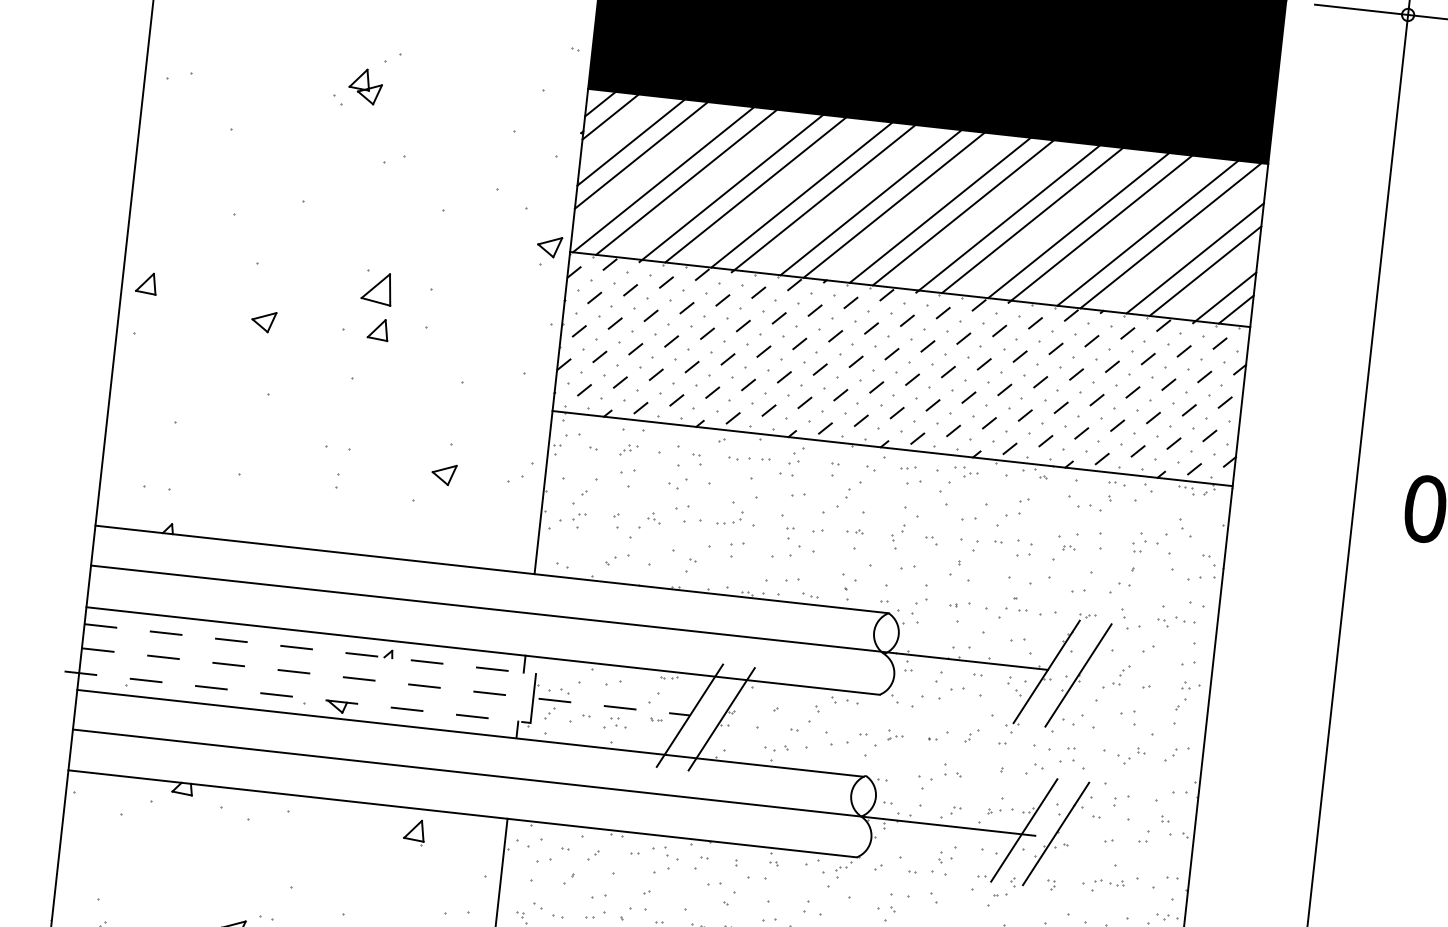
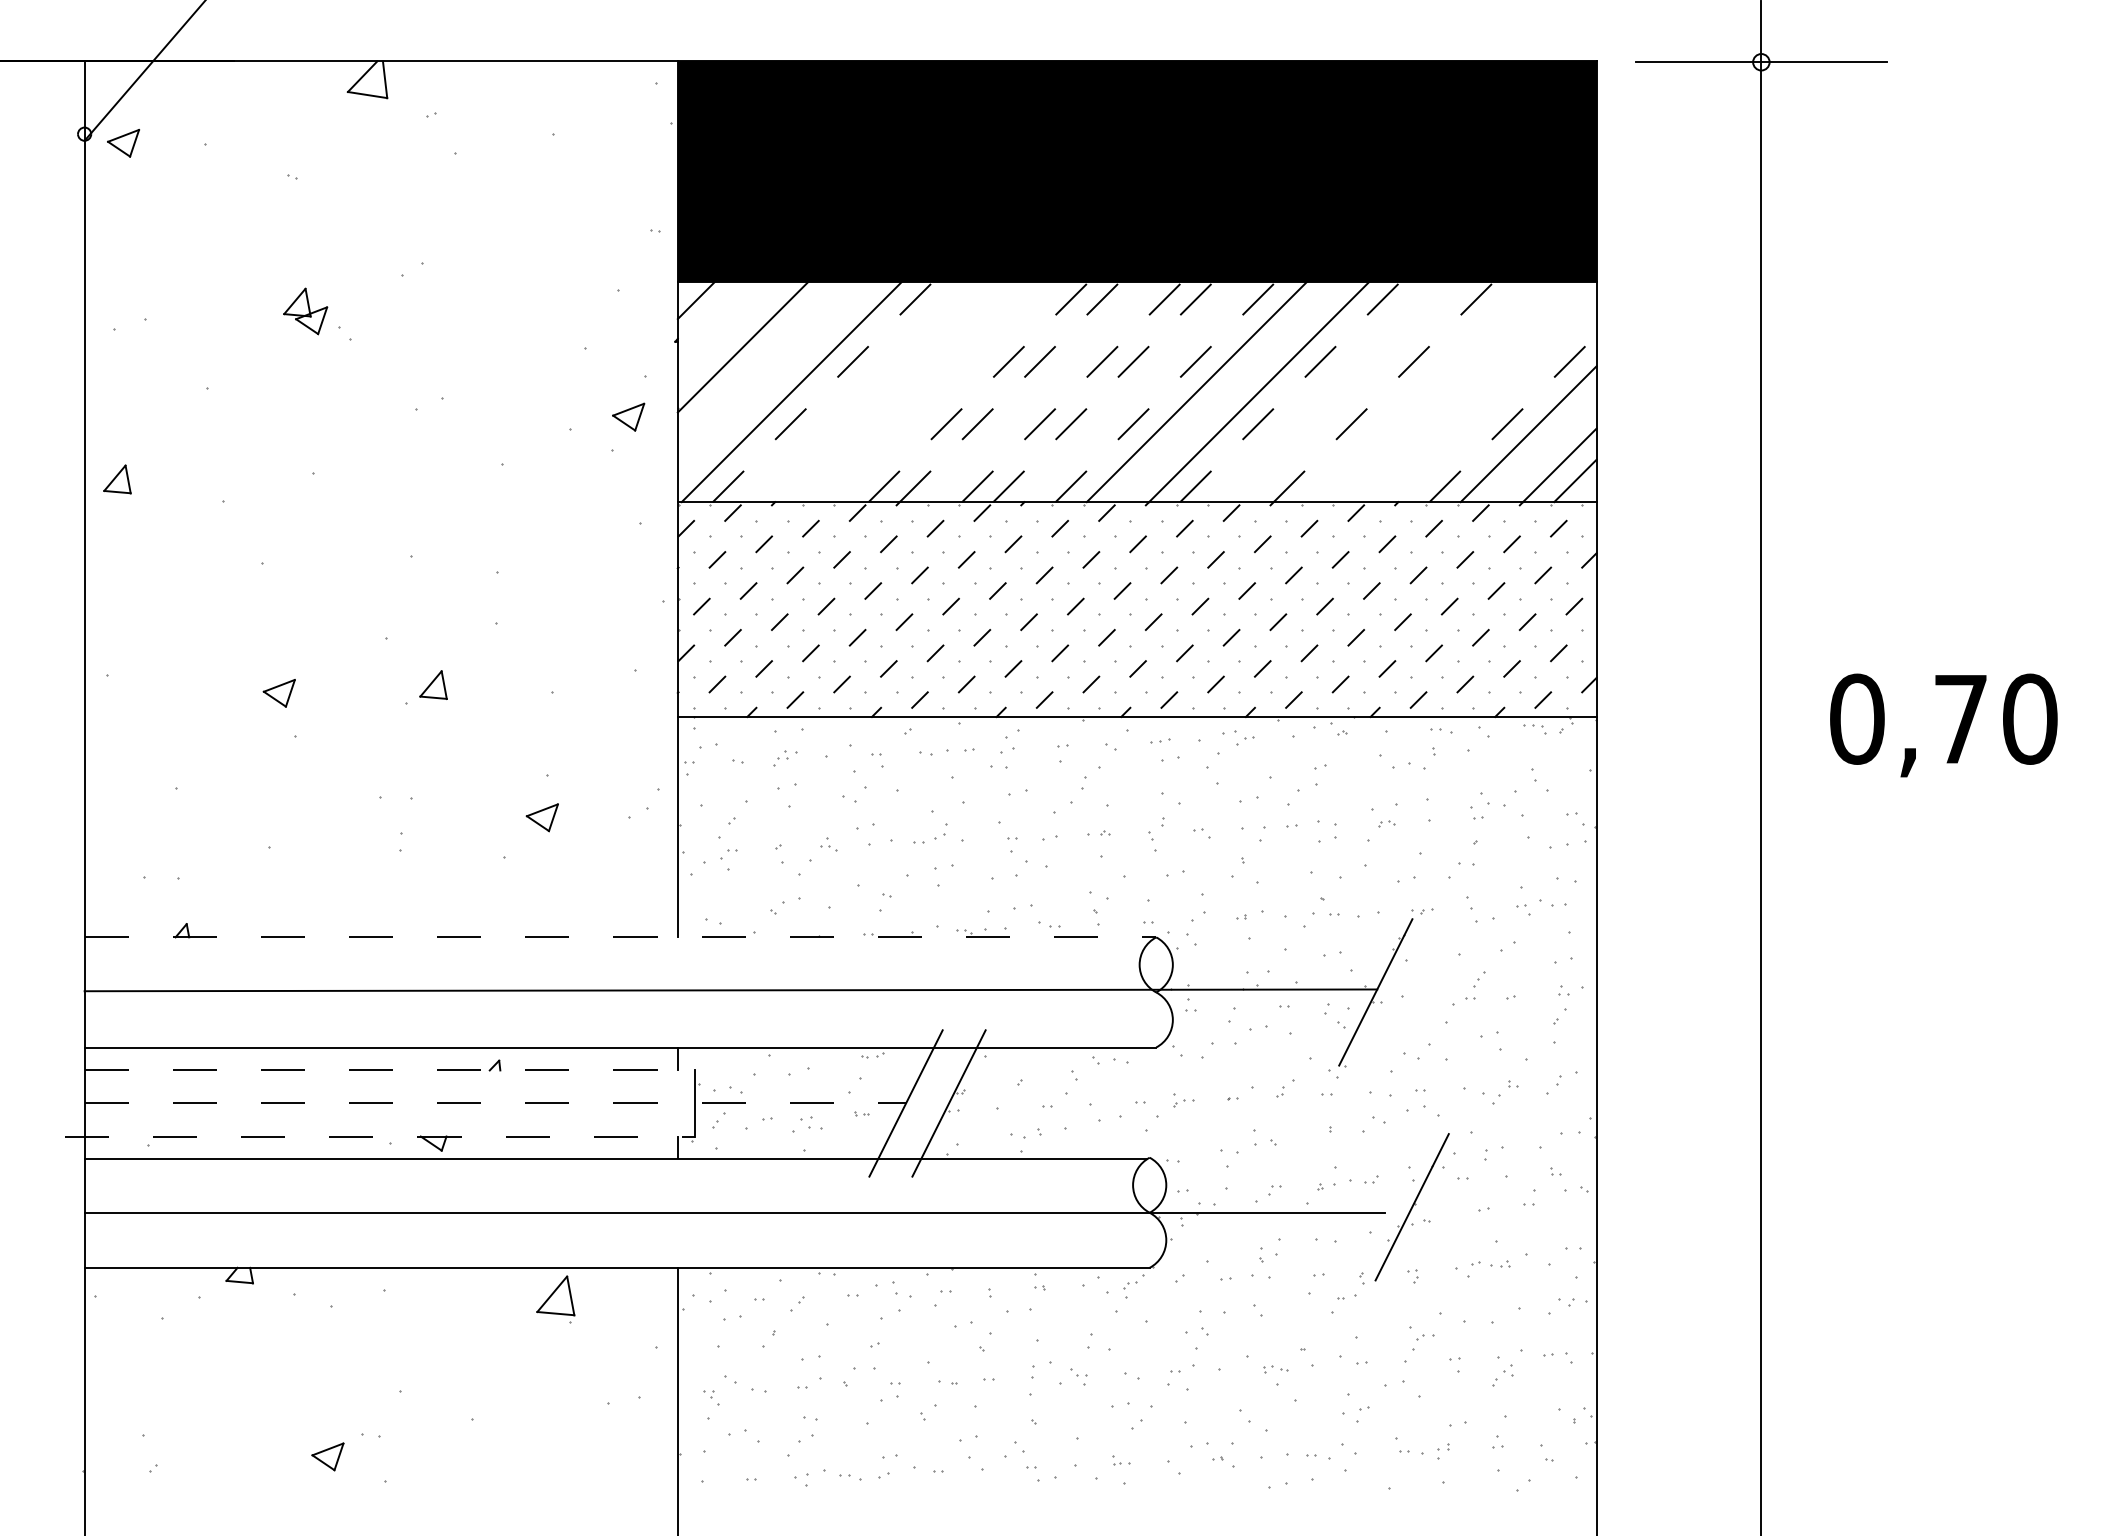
part: (365, 86) -> (305, 311), moved
line: (610, 116) -> (711, 315), removed
line: (641, 155) -> (758, 362), removed
line: (686, 182) -> (823, 391), solid -> dashed
line: (732, 187) -> (885, 391), removed
line: (755, 189) -> (916, 391), removed
line: (801, 194) -> (978, 391), solid -> dashed
line: (824, 197) -> (1009, 391), solid -> dashed
line: (871, 202) -> (1072, 391), solid -> dashed
line: (894, 204) -> (1103, 391), solid -> dashed
line: (940, 209) -> (1165, 391), solid -> dashed
line: (1032, 220) -> (1290, 391), solid -> dashed
line: (1078, 225) -> (1352, 391), removed
line: (1101, 227) -> (1383, 391), solid -> dashed
line: (1148, 232) -> (1446, 391), removed
line: (1171, 235) -> (1477, 391), removed
part: (549, 246) -> (628, 416), moved
line: (1195, 258) -> (1513, 418), solid -> dashed
part: (146, 283) -> (117, 479), moved
part: (377, 288) -> (425, 579), removed
part: (263, 321) -> (278, 693), moved
part: (378, 329) -> (433, 684), moved
line: (492, 569) -> (620, 937), solid -> dashed
part: (1078, 675) -> (1418, 992), removed
line: (1023, 830) -> (1368, 1207), removed
part: (414, 832) -> (555, 1299), size x1.4

